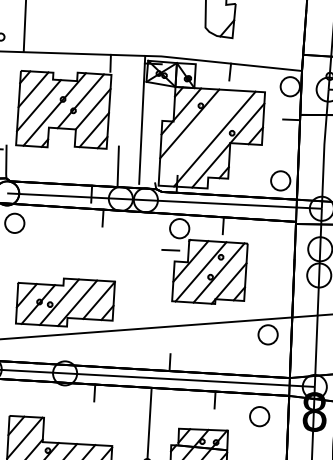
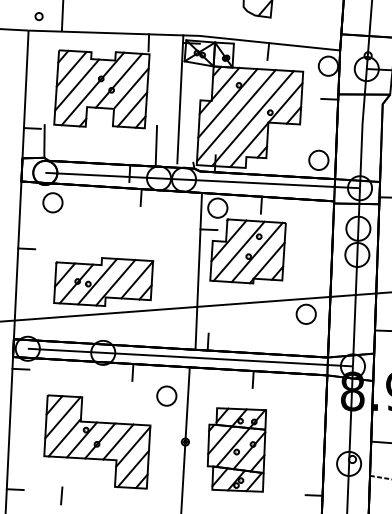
line: (197, 136) -> (235, 115), added
line: (160, 291) -> (198, 270), added
part: (259, 416) -> (166, 395), moved

